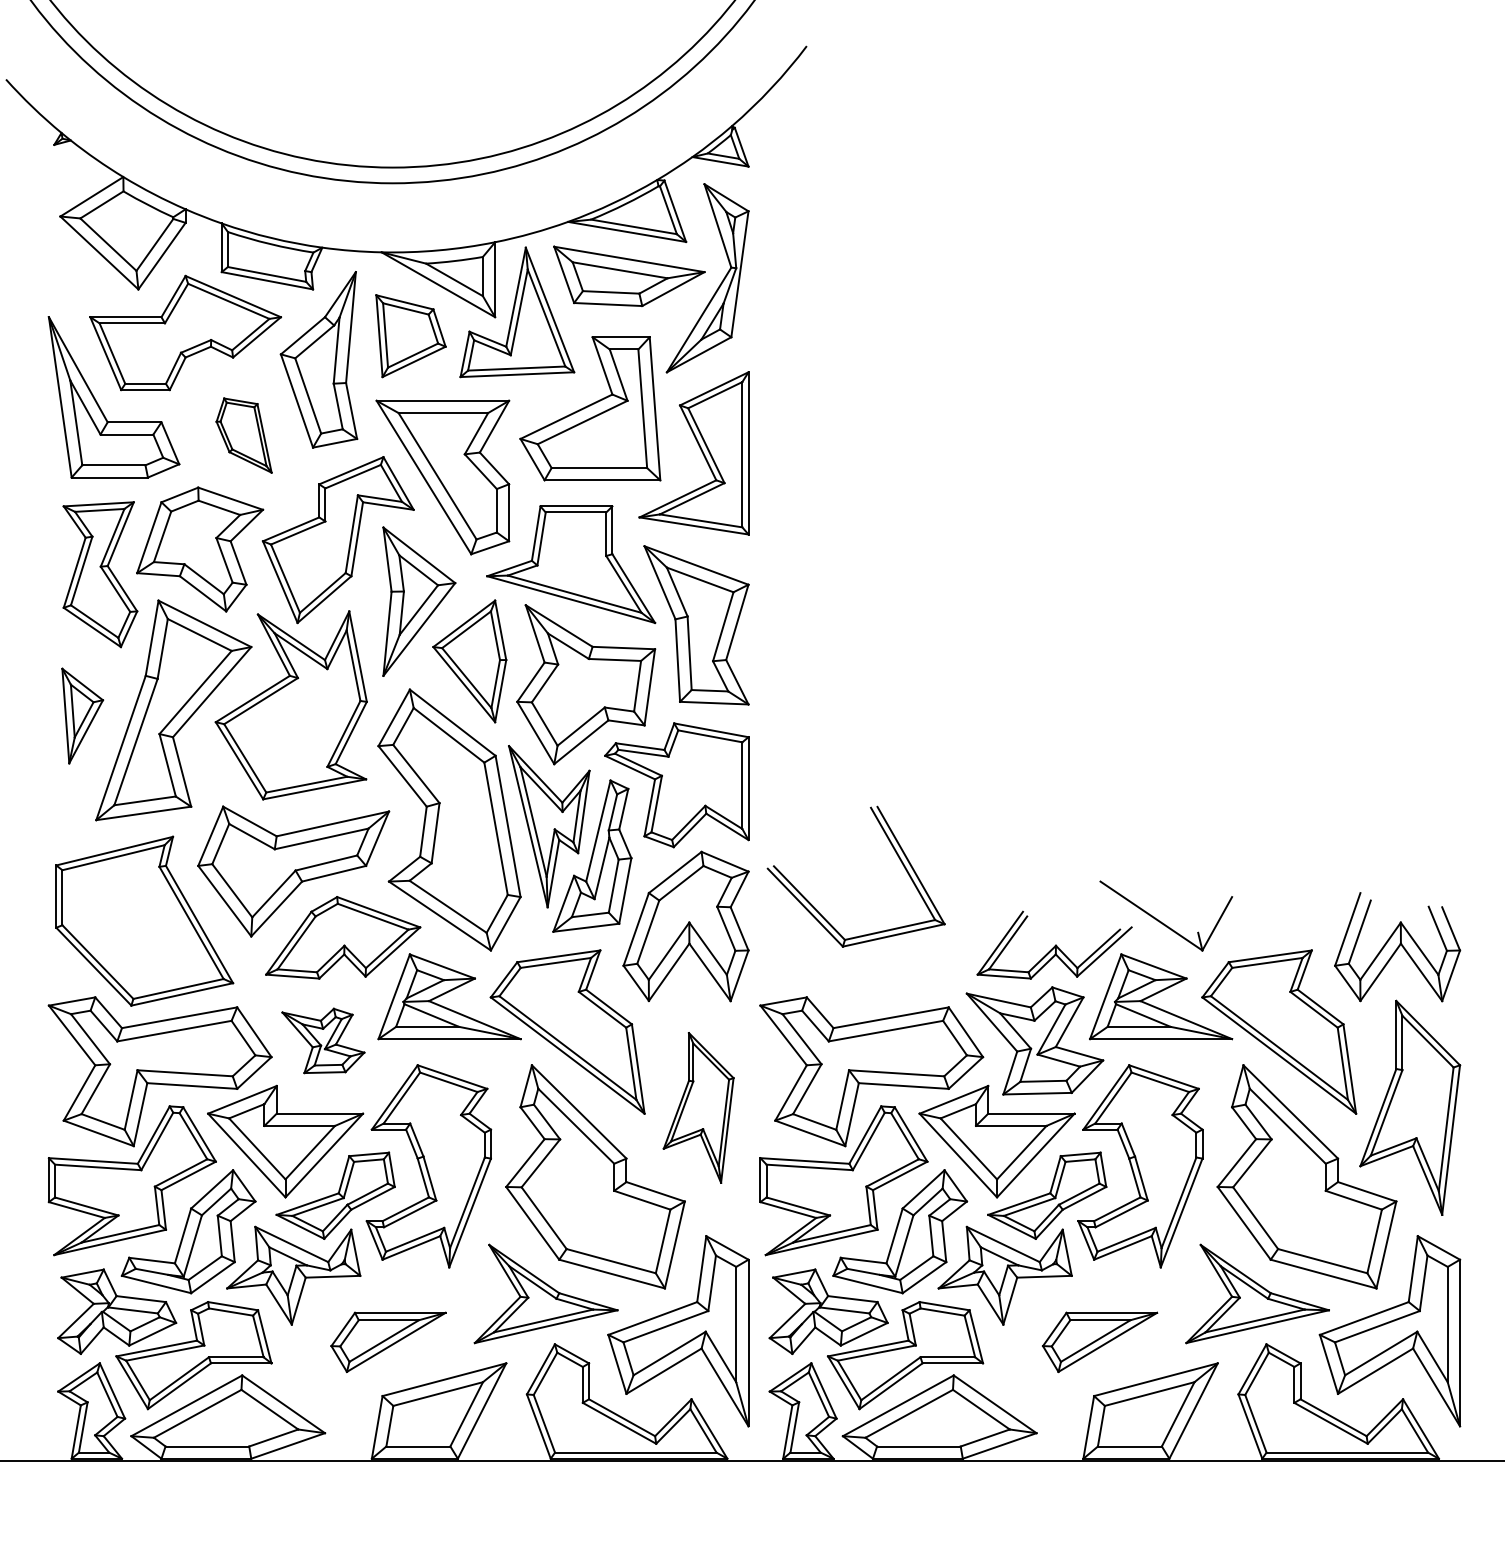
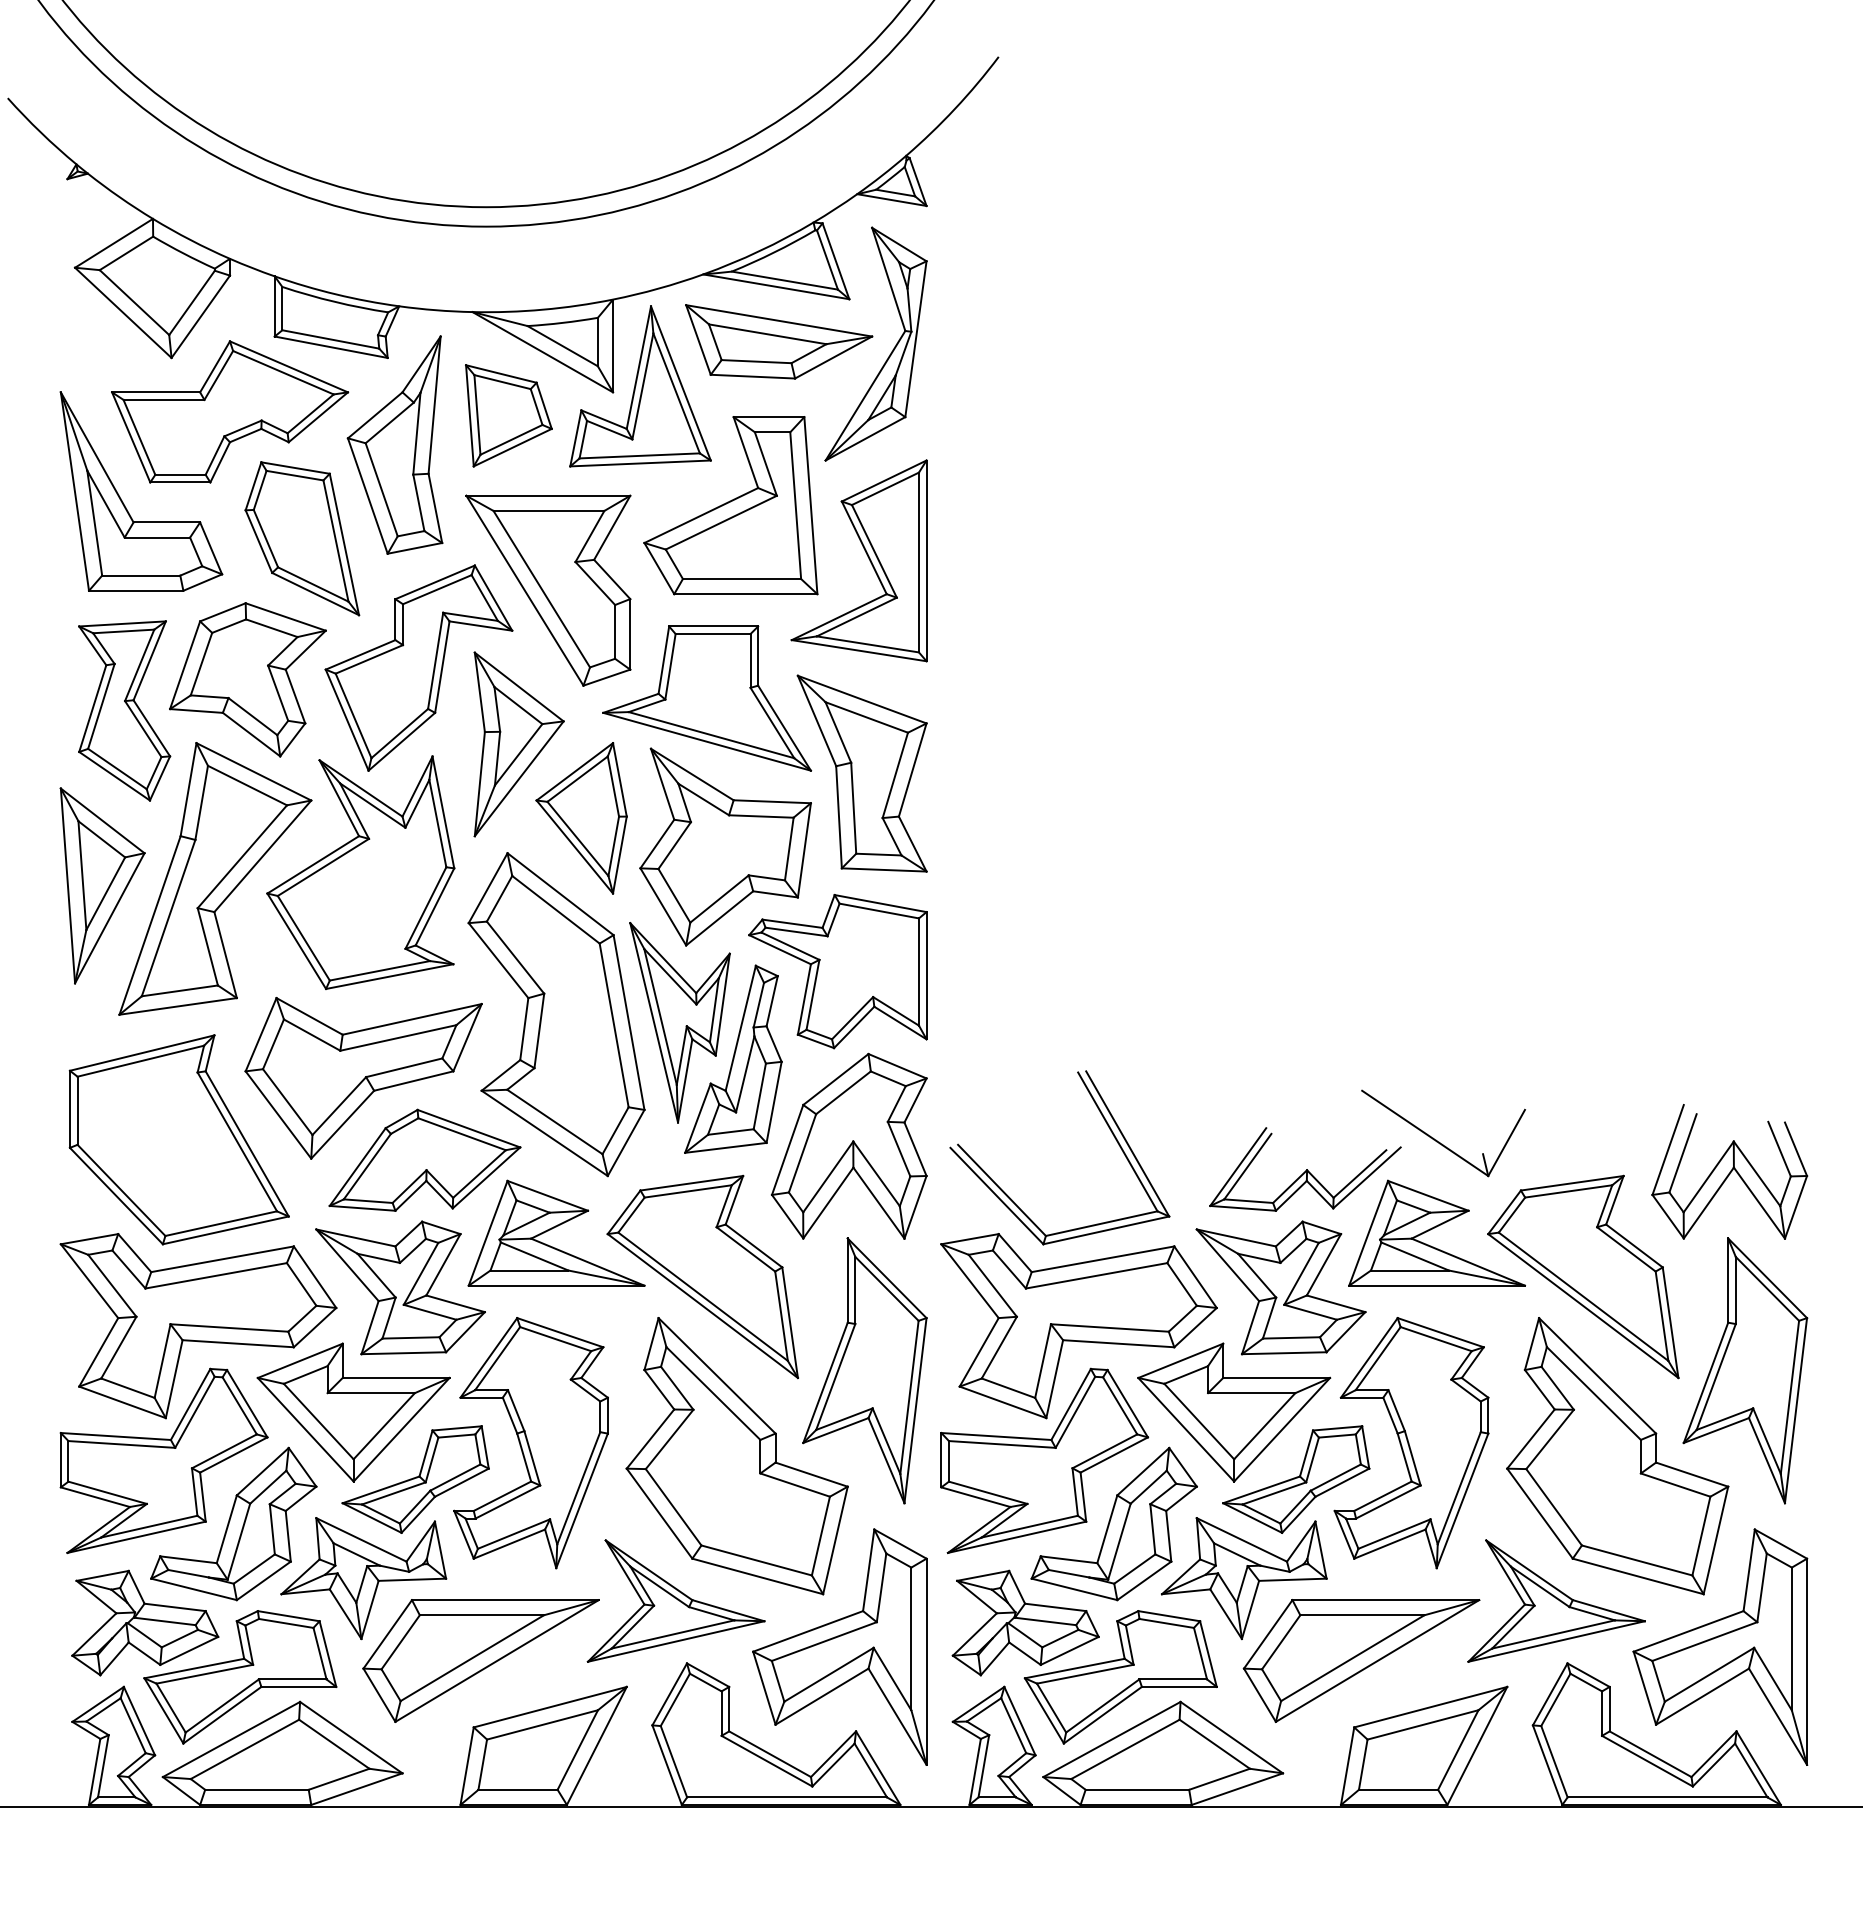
part: (244, 435) -> (302, 538), size x1.67
part: (82, 715) -> (102, 885), size x1.67
part: (897, 855) -> (1110, 1131), moved
part: (323, 1040) -> (400, 1287), size x1.67
part: (698, 1107) -> (864, 1370), size x1.43
part: (388, 1341) -> (480, 1660), size x1.67
part: (1099, 1341) -> (1361, 1660), size x1.67

